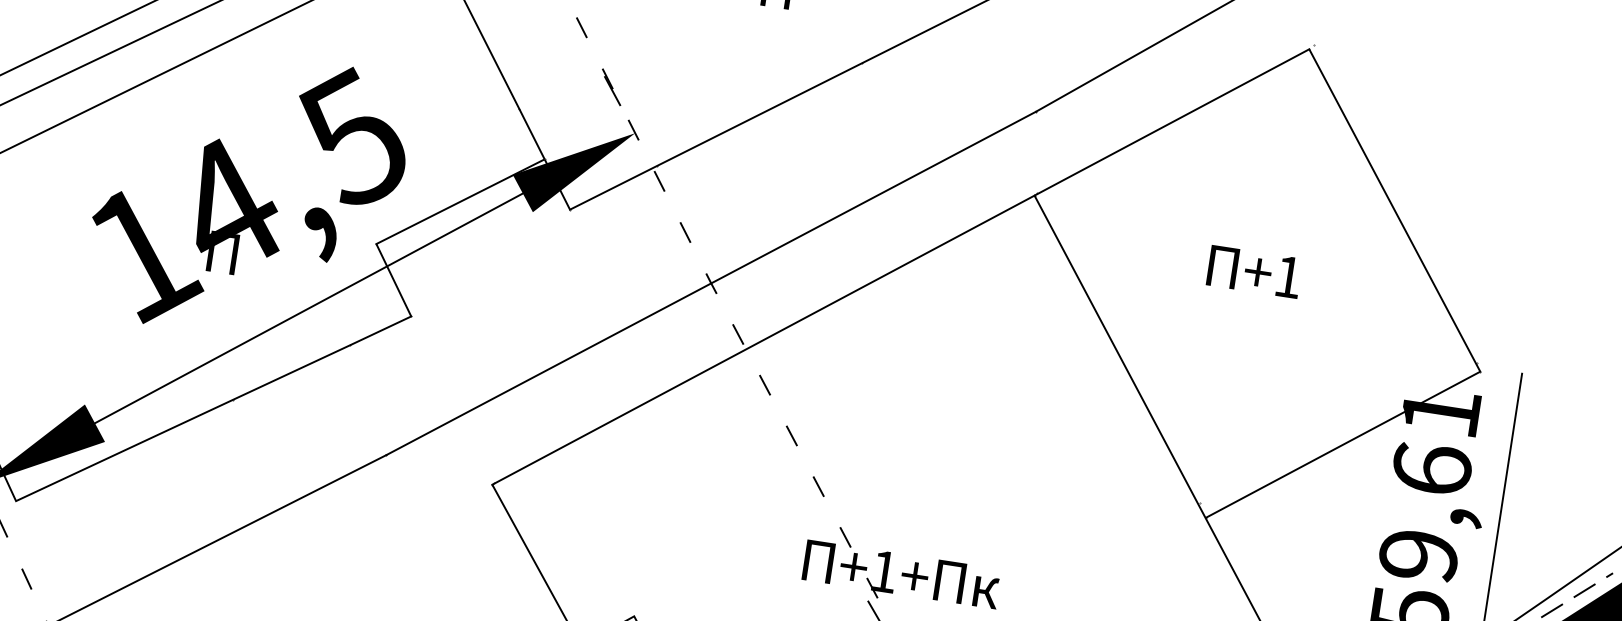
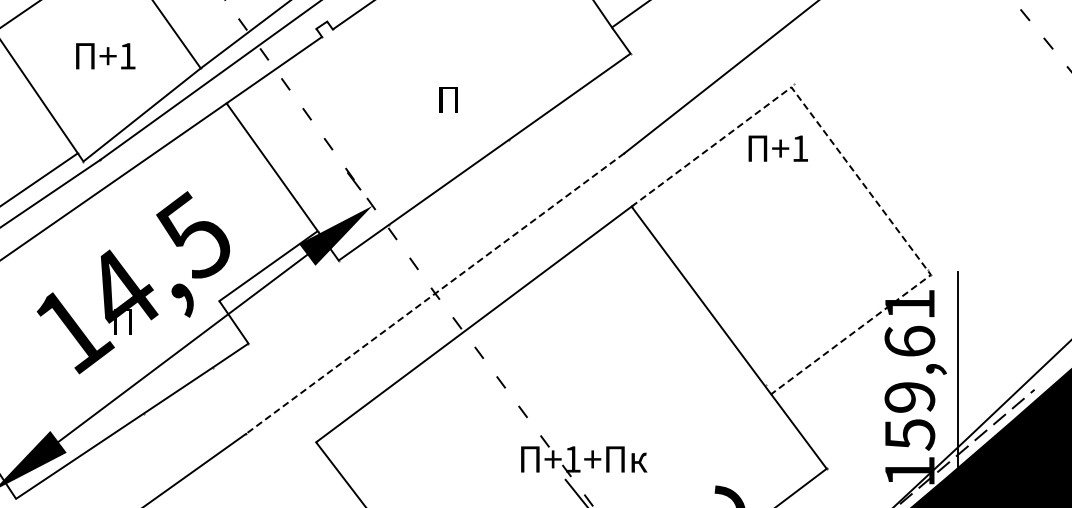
line: (1395, 211) -> (861, 181), solid -> dashed
text: (1253, 271) -> (777, 148), moved
line: (710, 283) -> (434, 293), solid -> dashed

